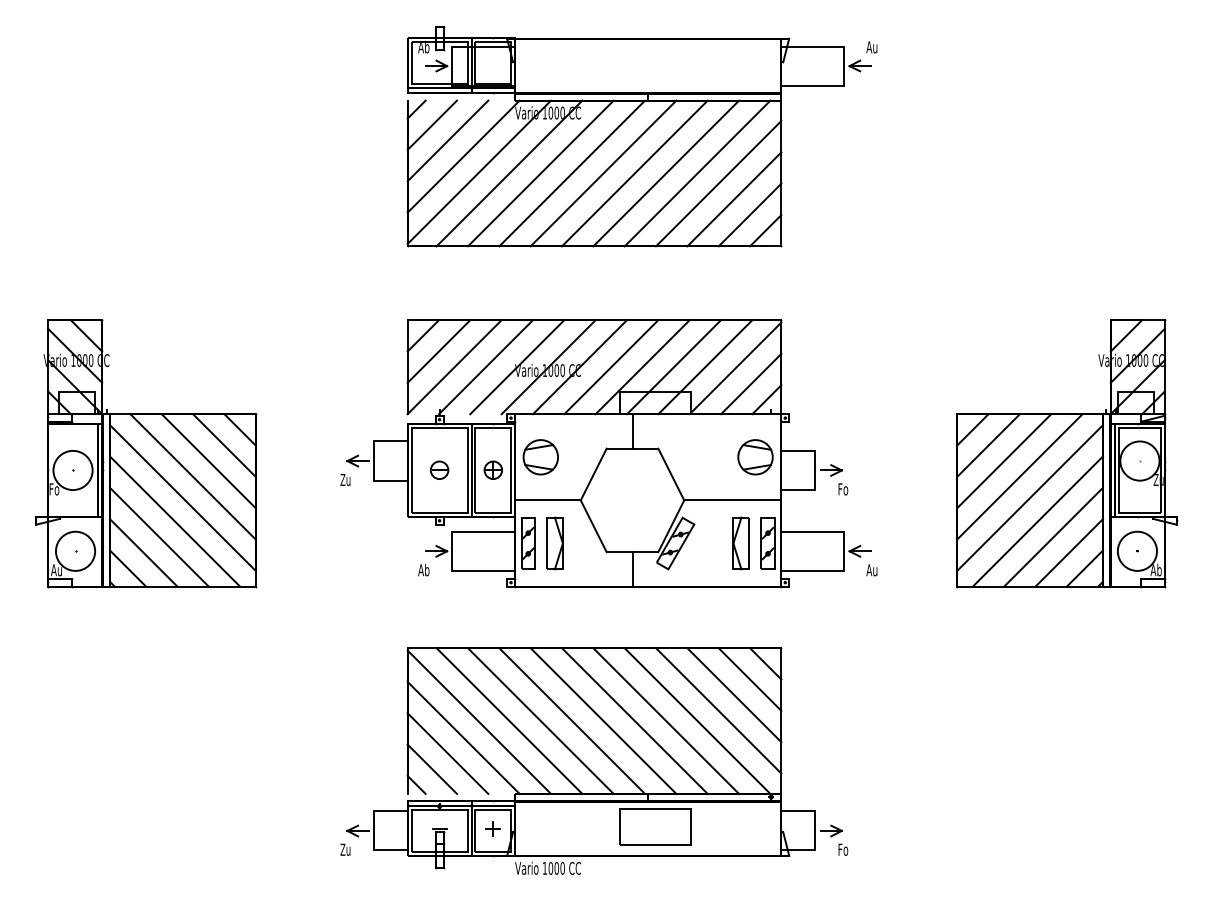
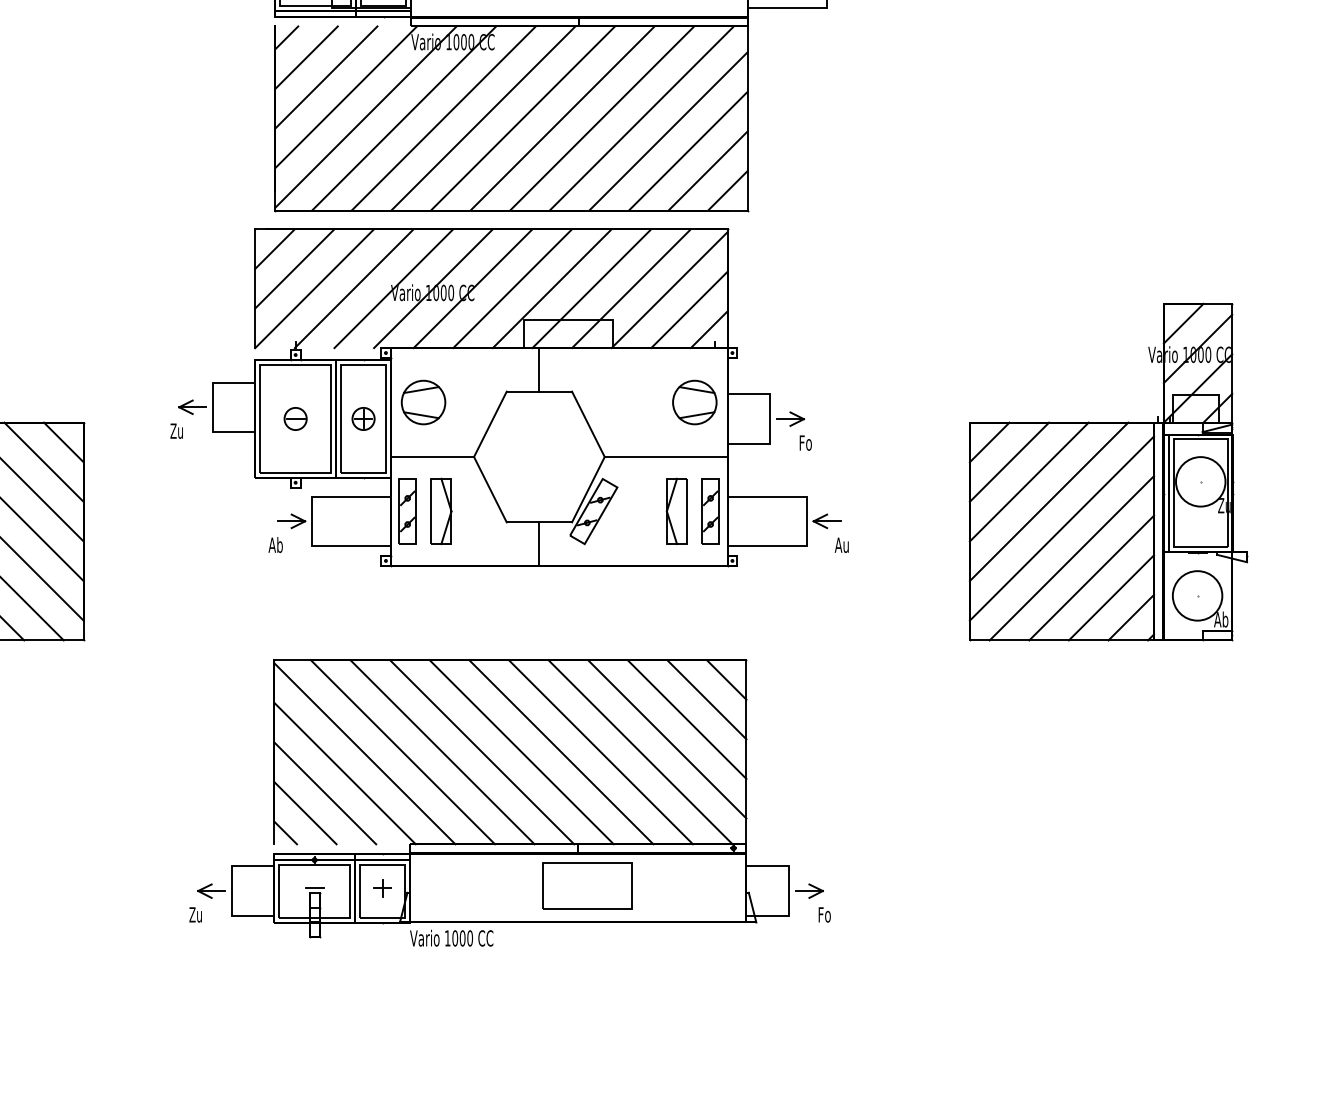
part: (608, 453) -> (509, 397), moved
part: (594, 760) -> (510, 802), moved

